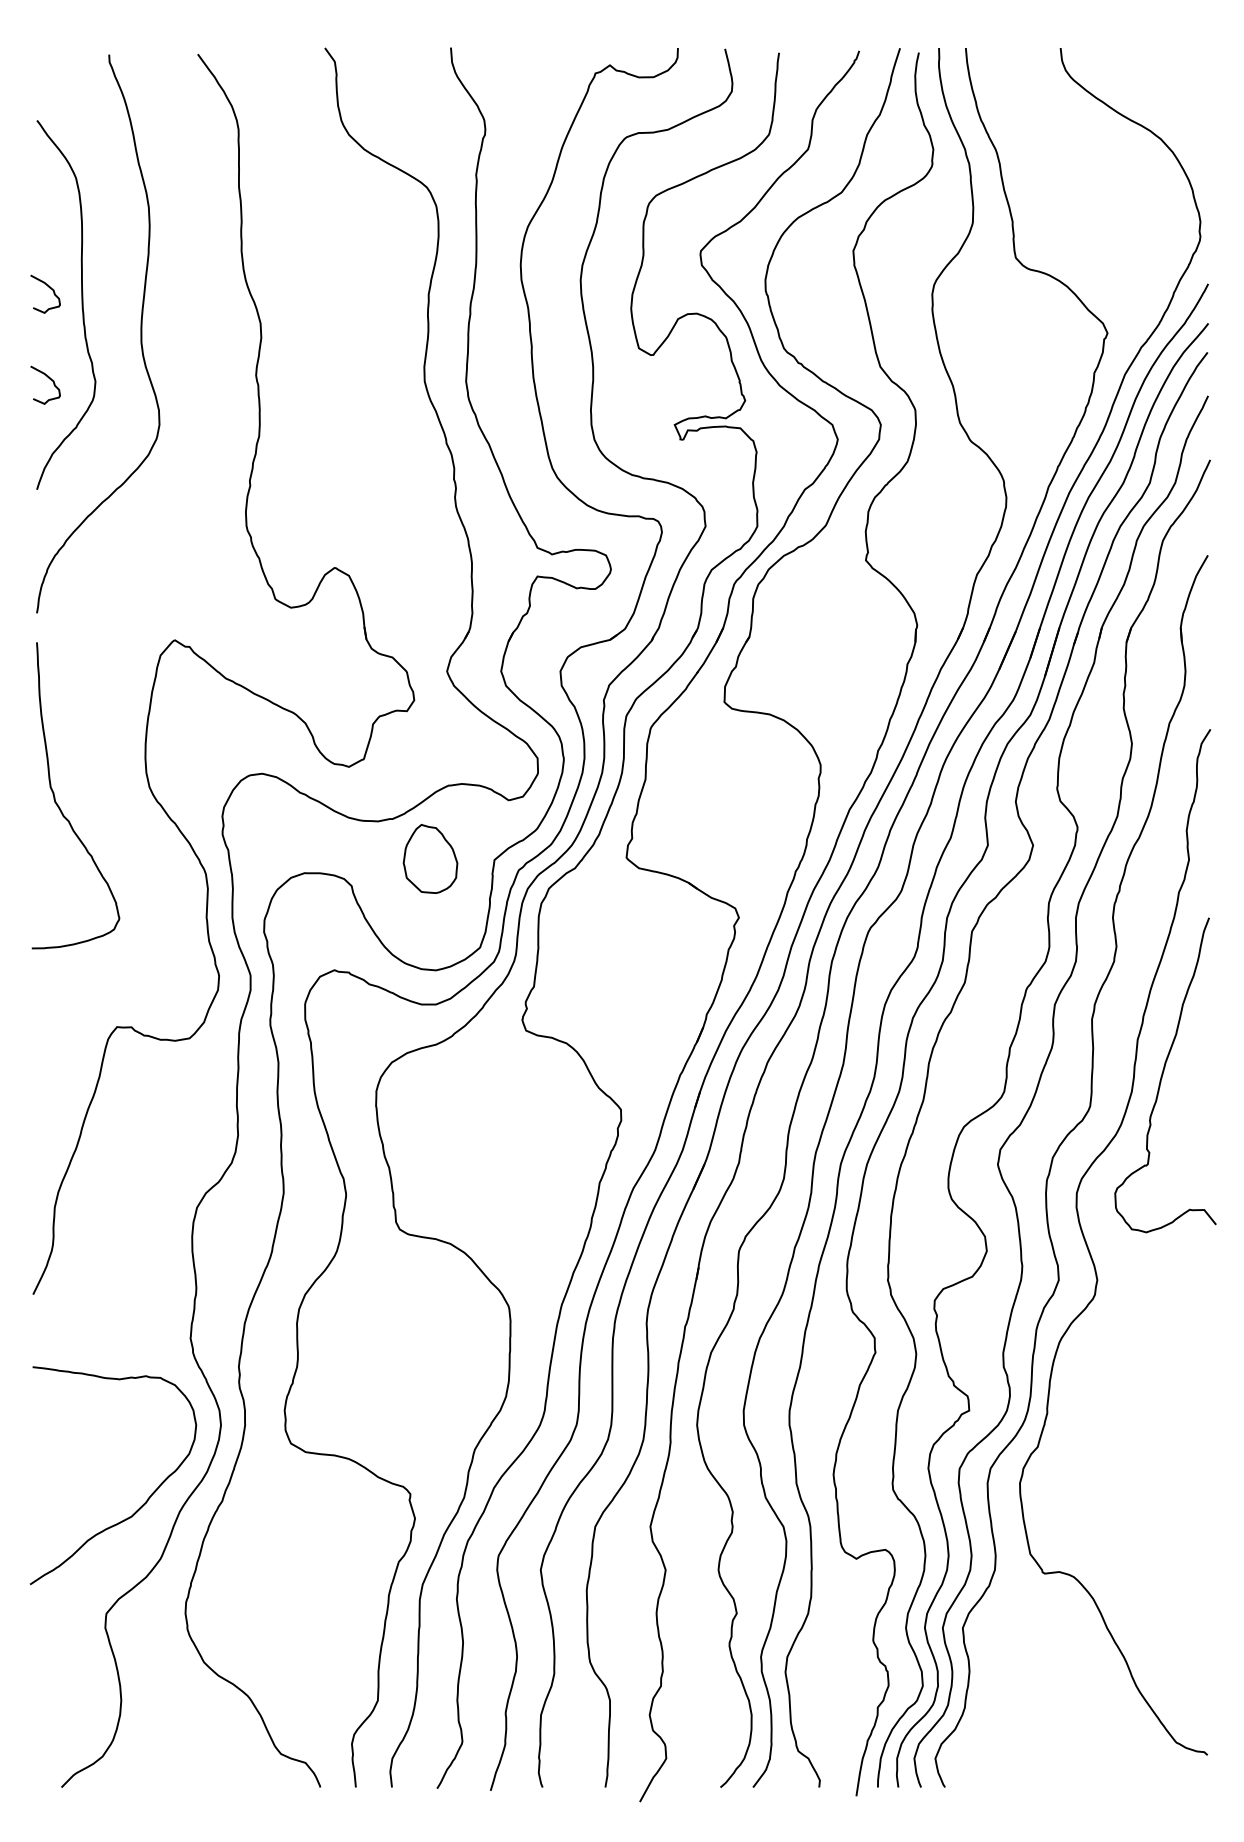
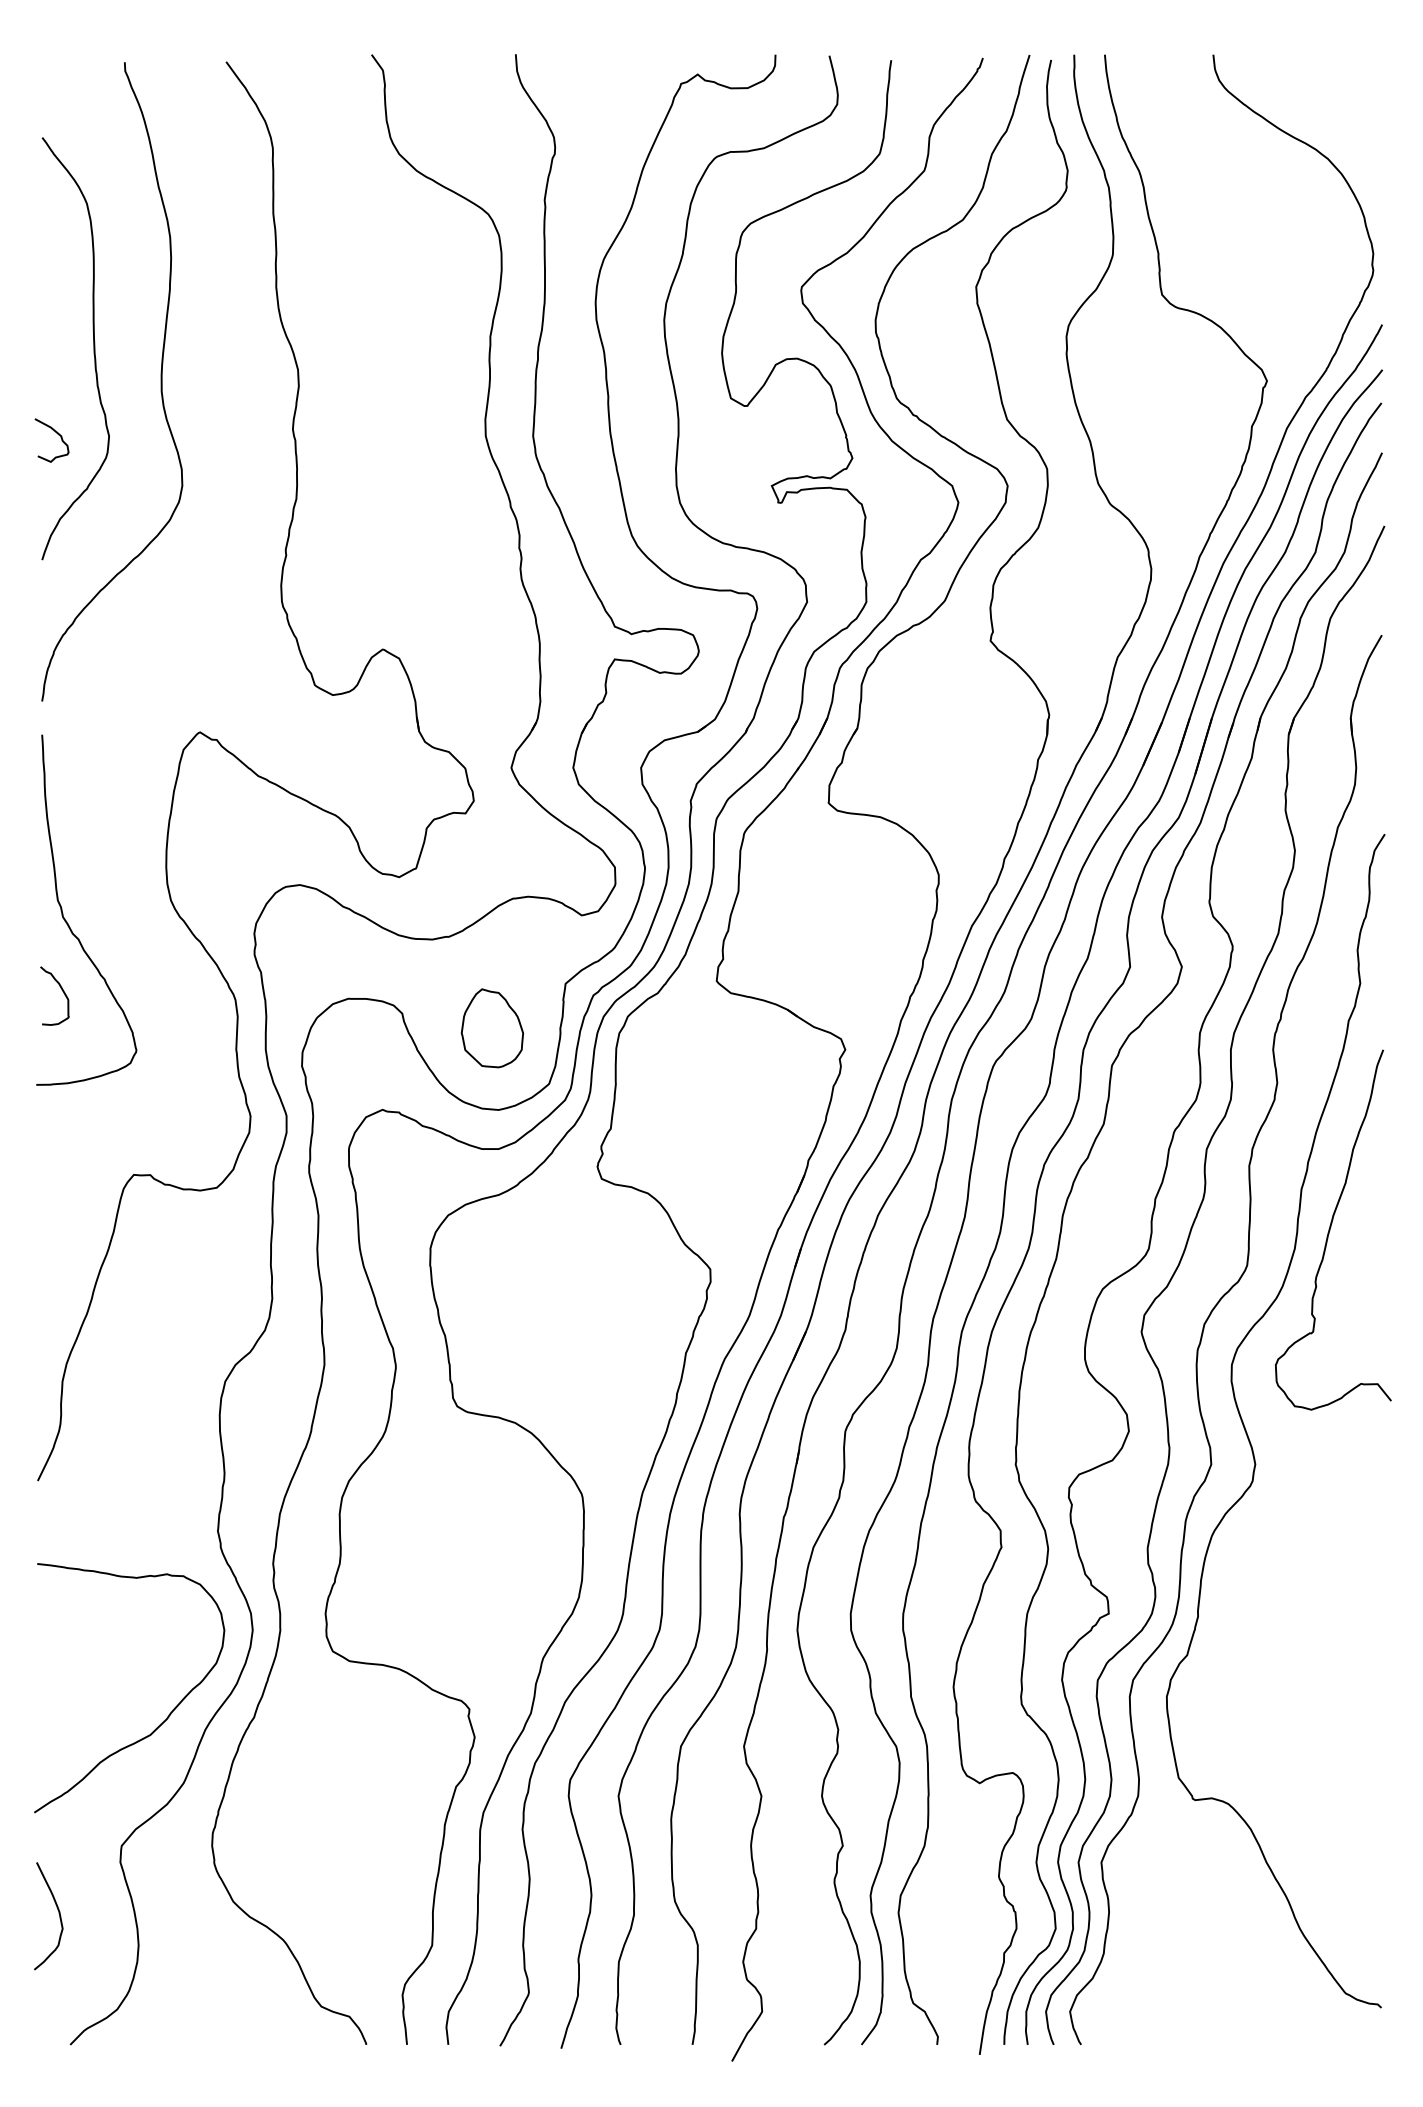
curve: (49, 288) -> (56, 329), removed
part: (430, 858) -> (492, 1027), moved
curve: (53, 865) -> (61, 990), added
curve: (51, 1674) -> (58, 1915), added

